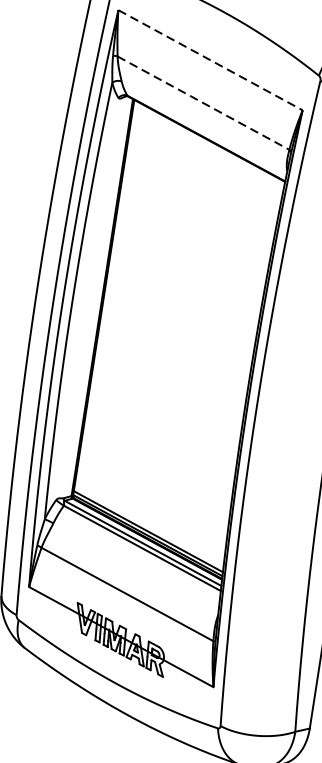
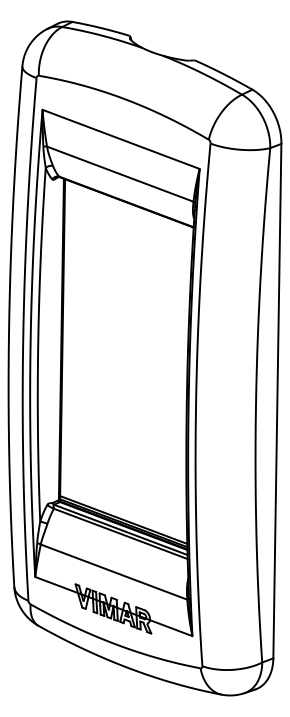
line: (210, 60) -> (121, 139), dashed -> solid
line: (203, 103) -> (120, 174), dashed -> solid

